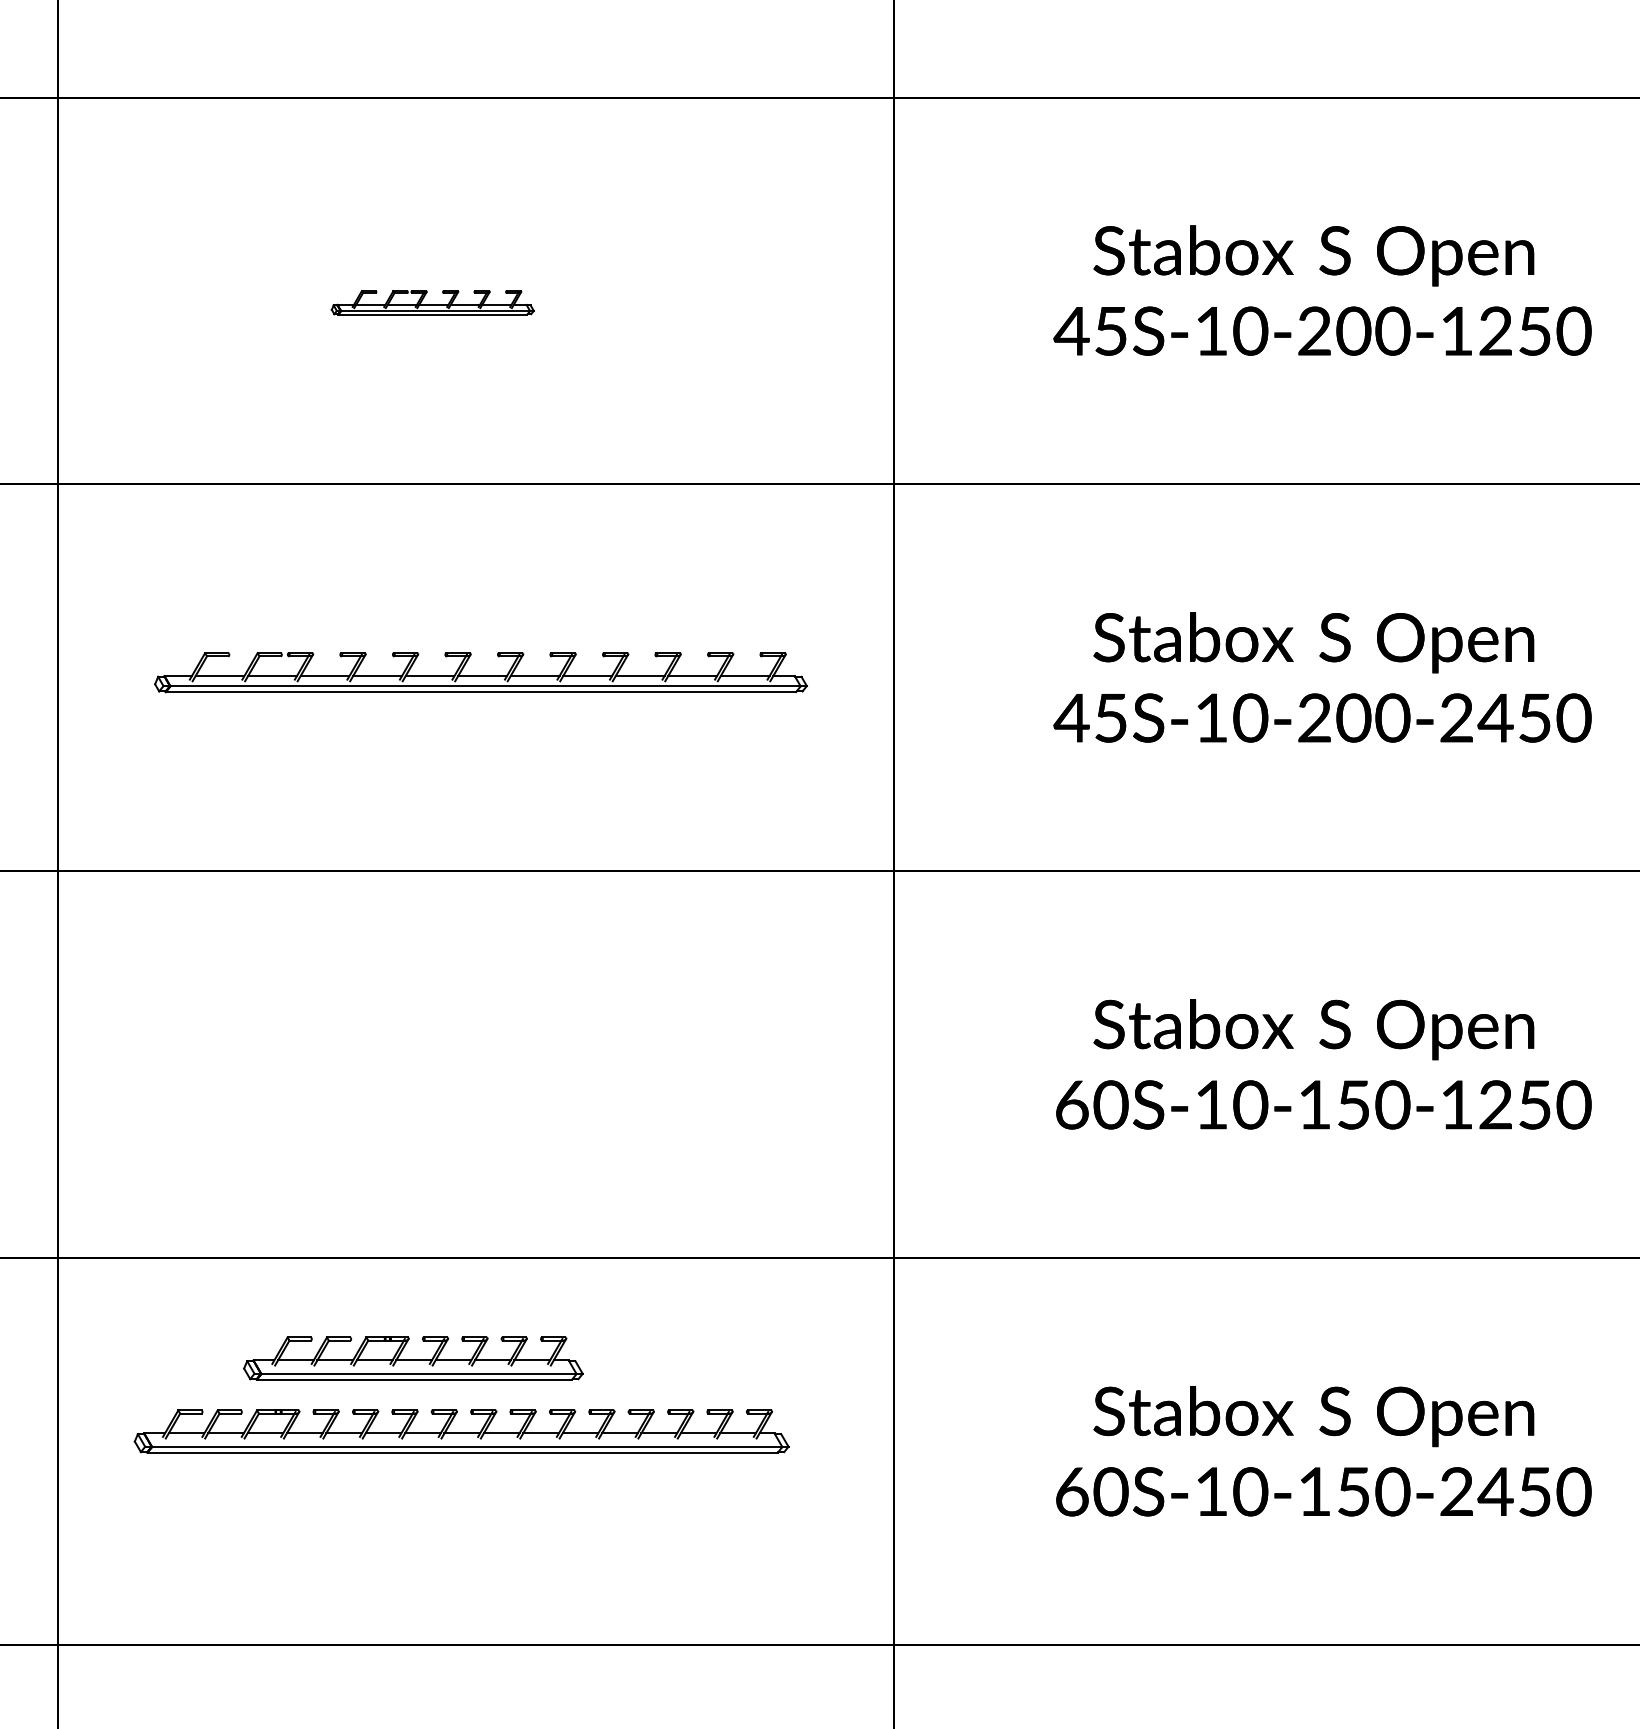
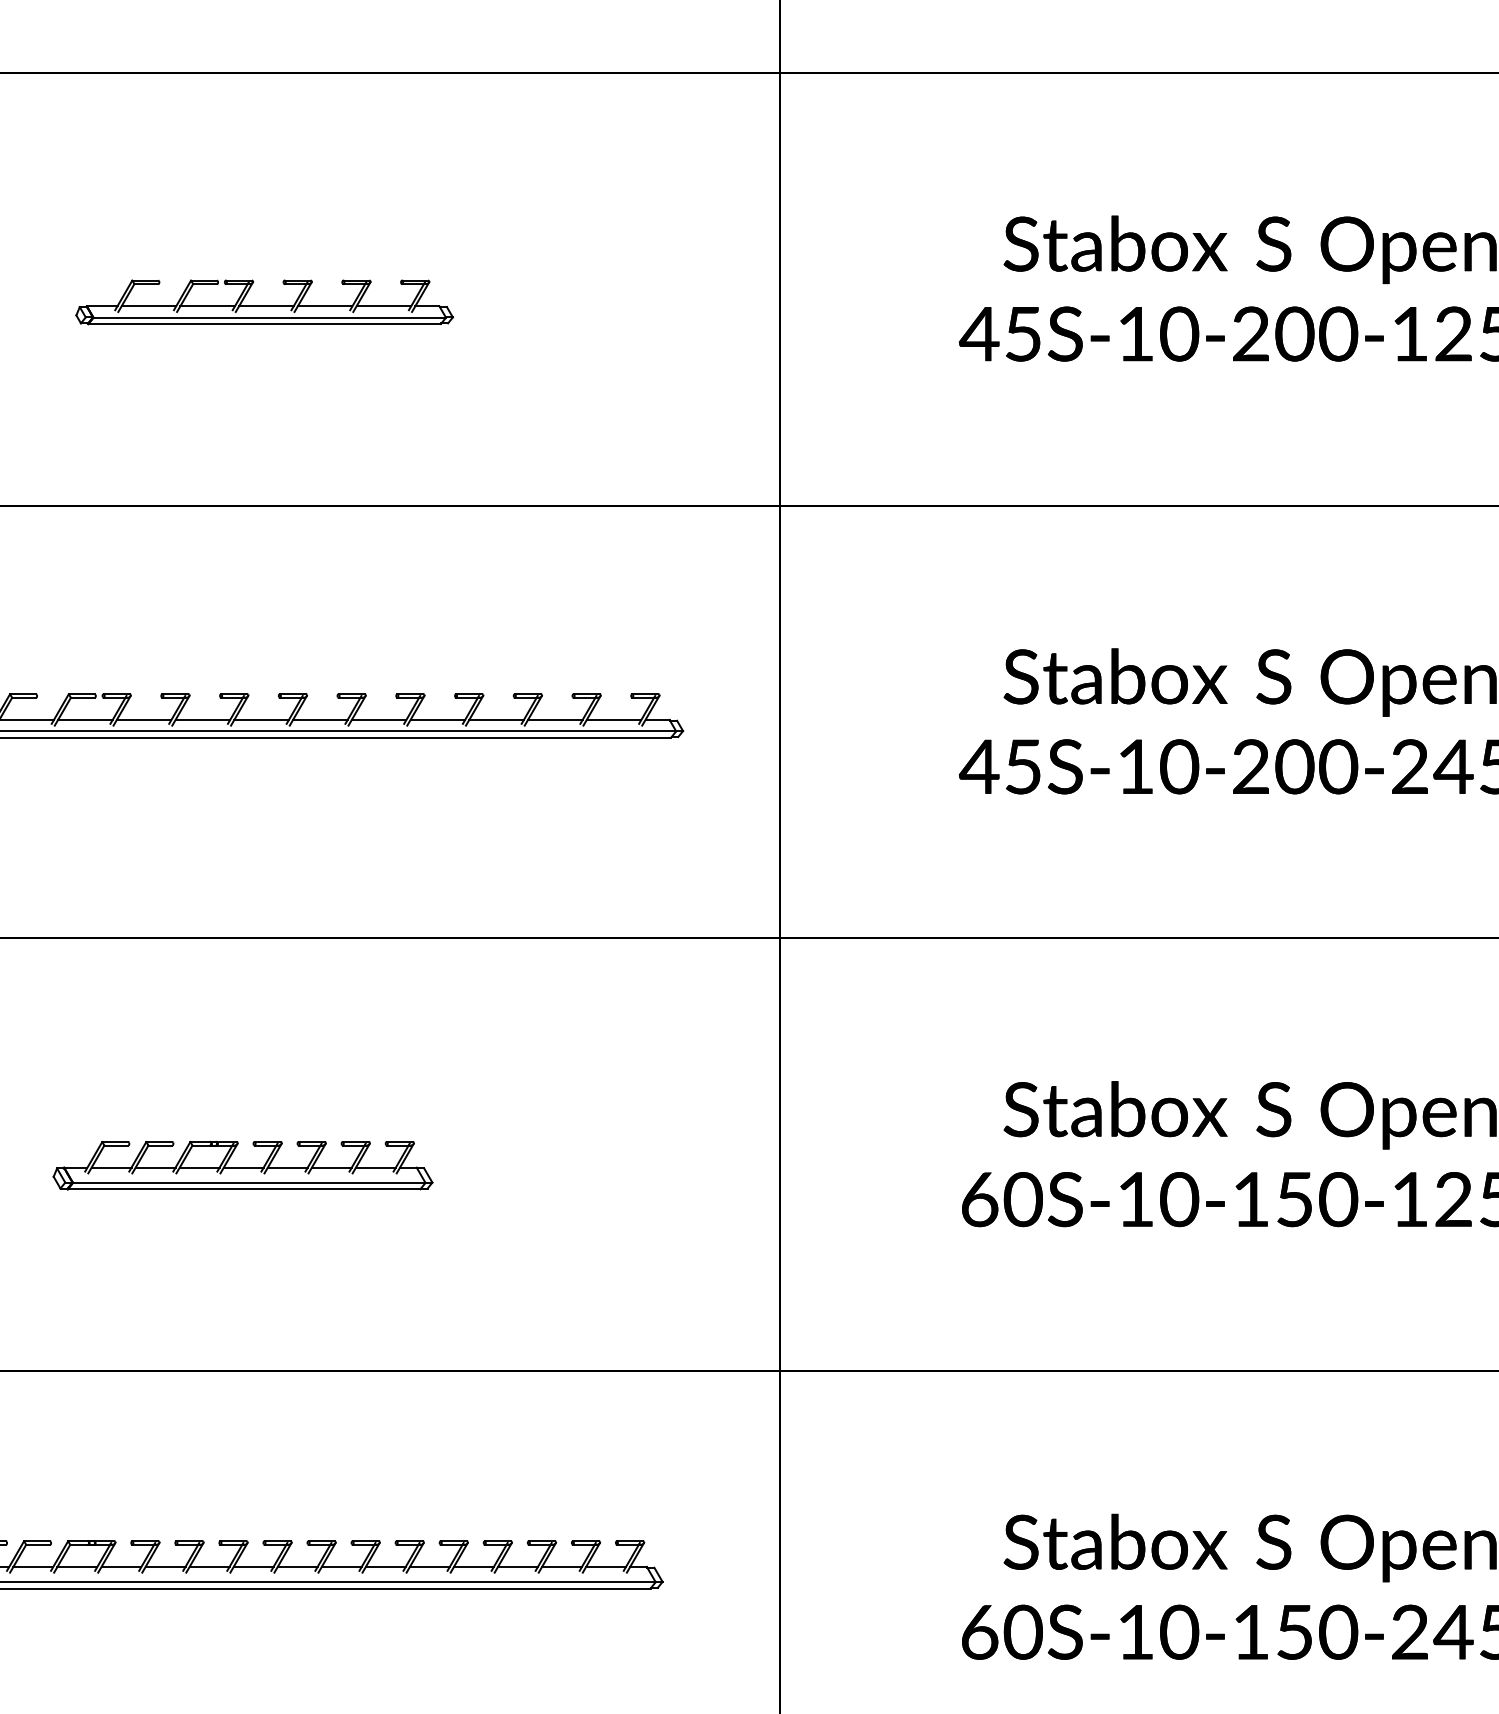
part: (432, 302) -> (264, 302), size x1.67
part: (413, 1358) -> (243, 1165), moved

